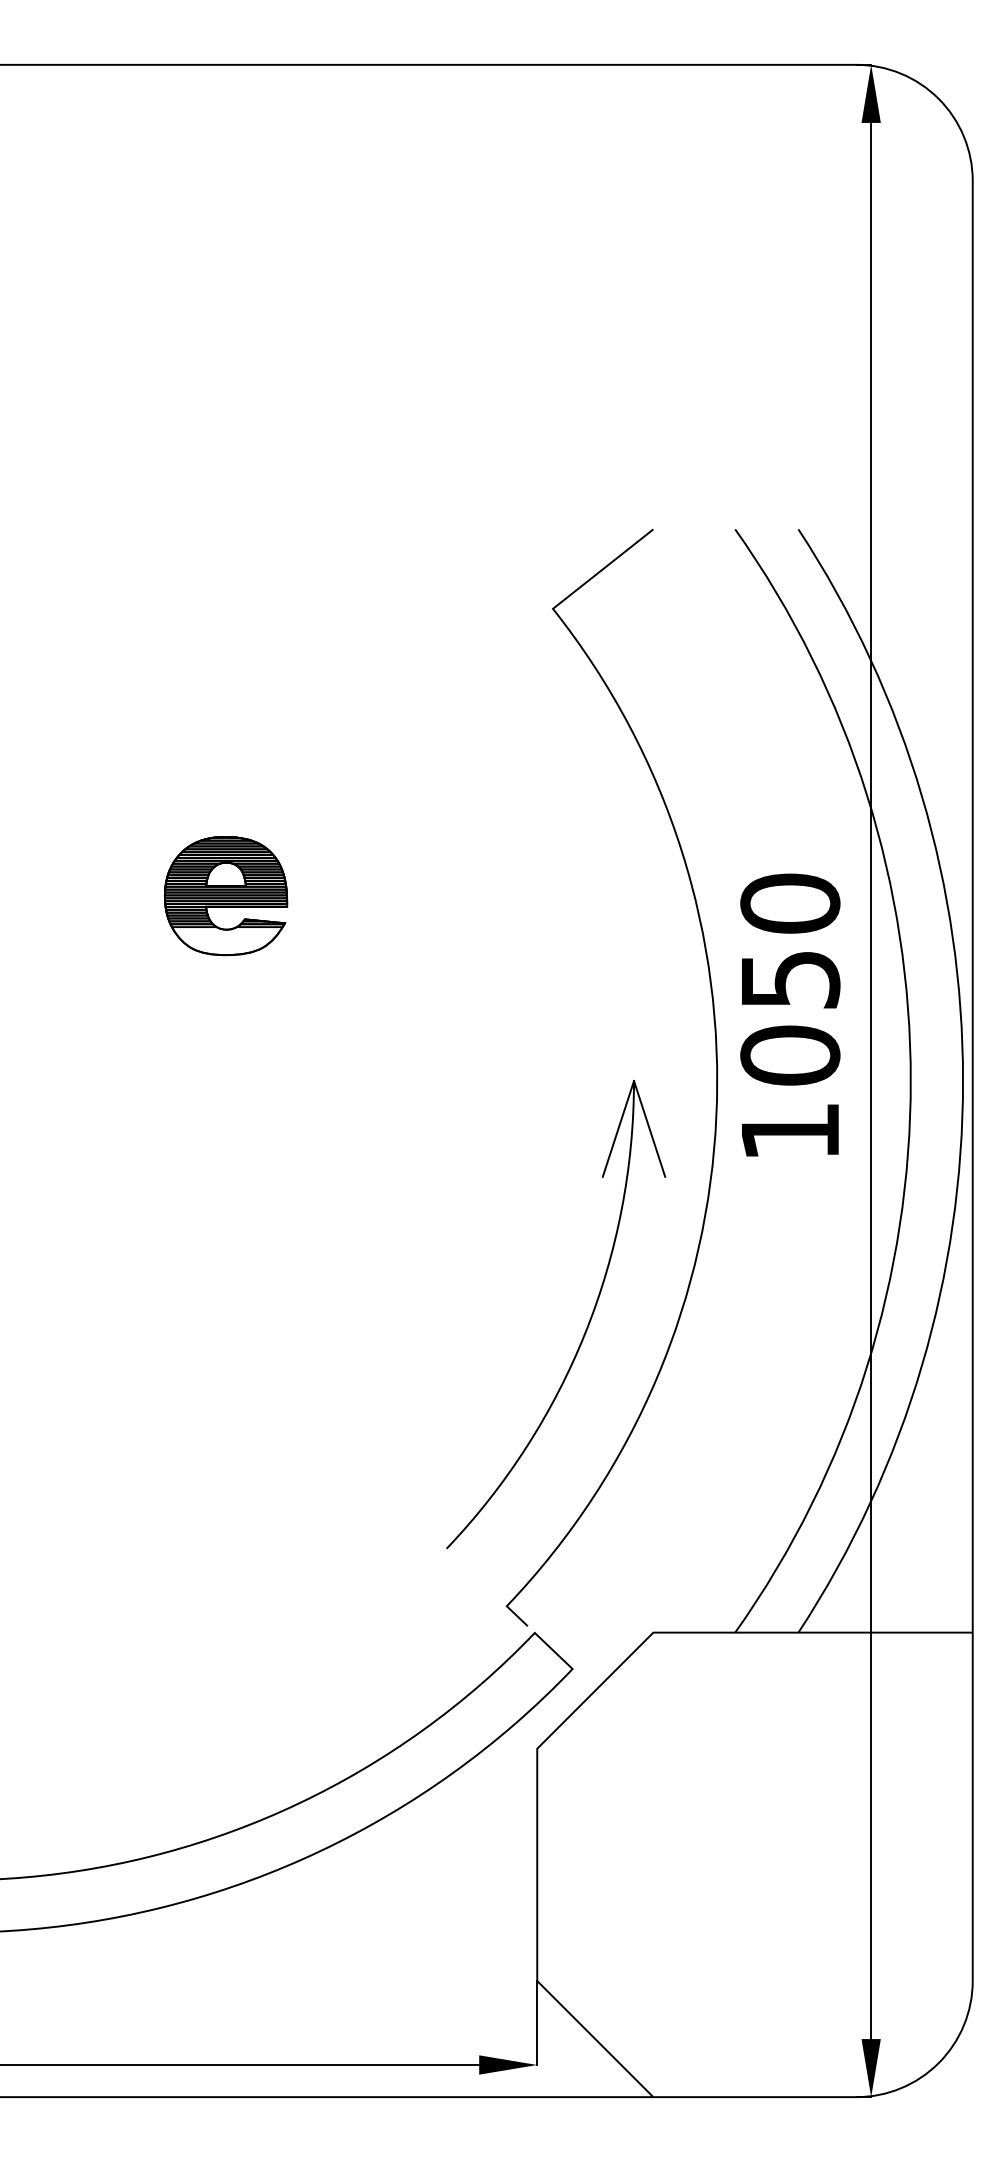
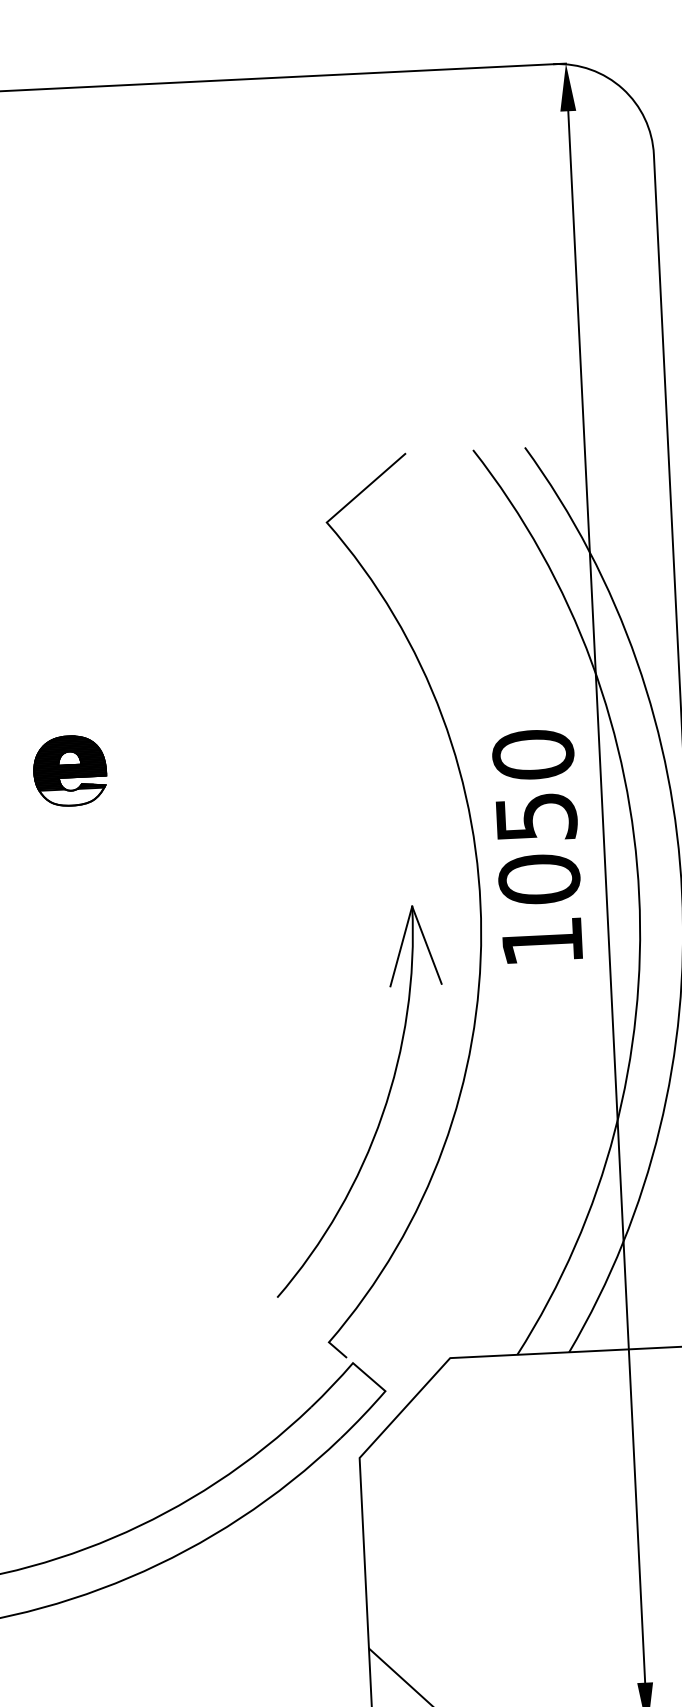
part: (225, 895) -> (69, 770), size x0.71

